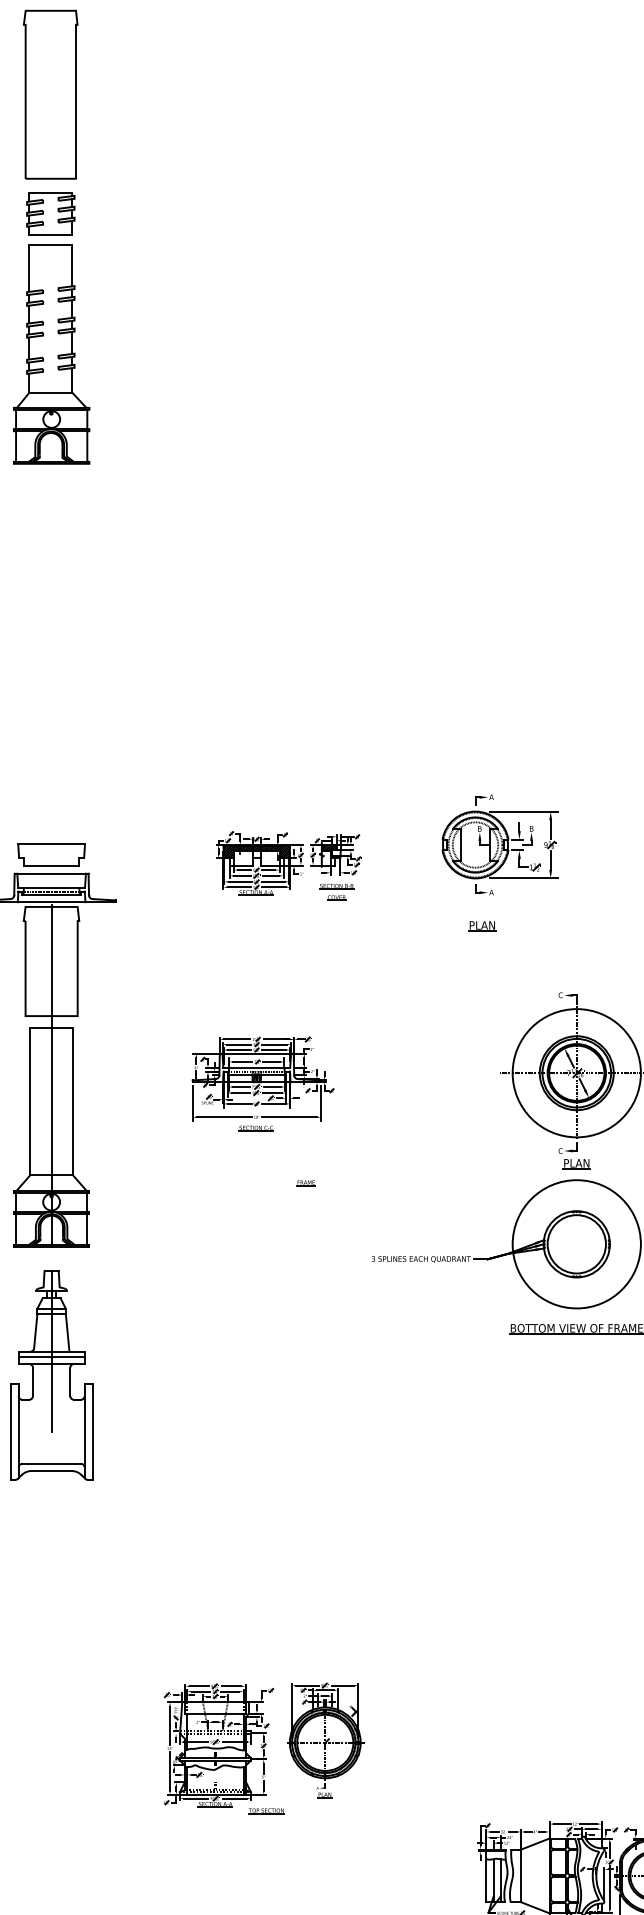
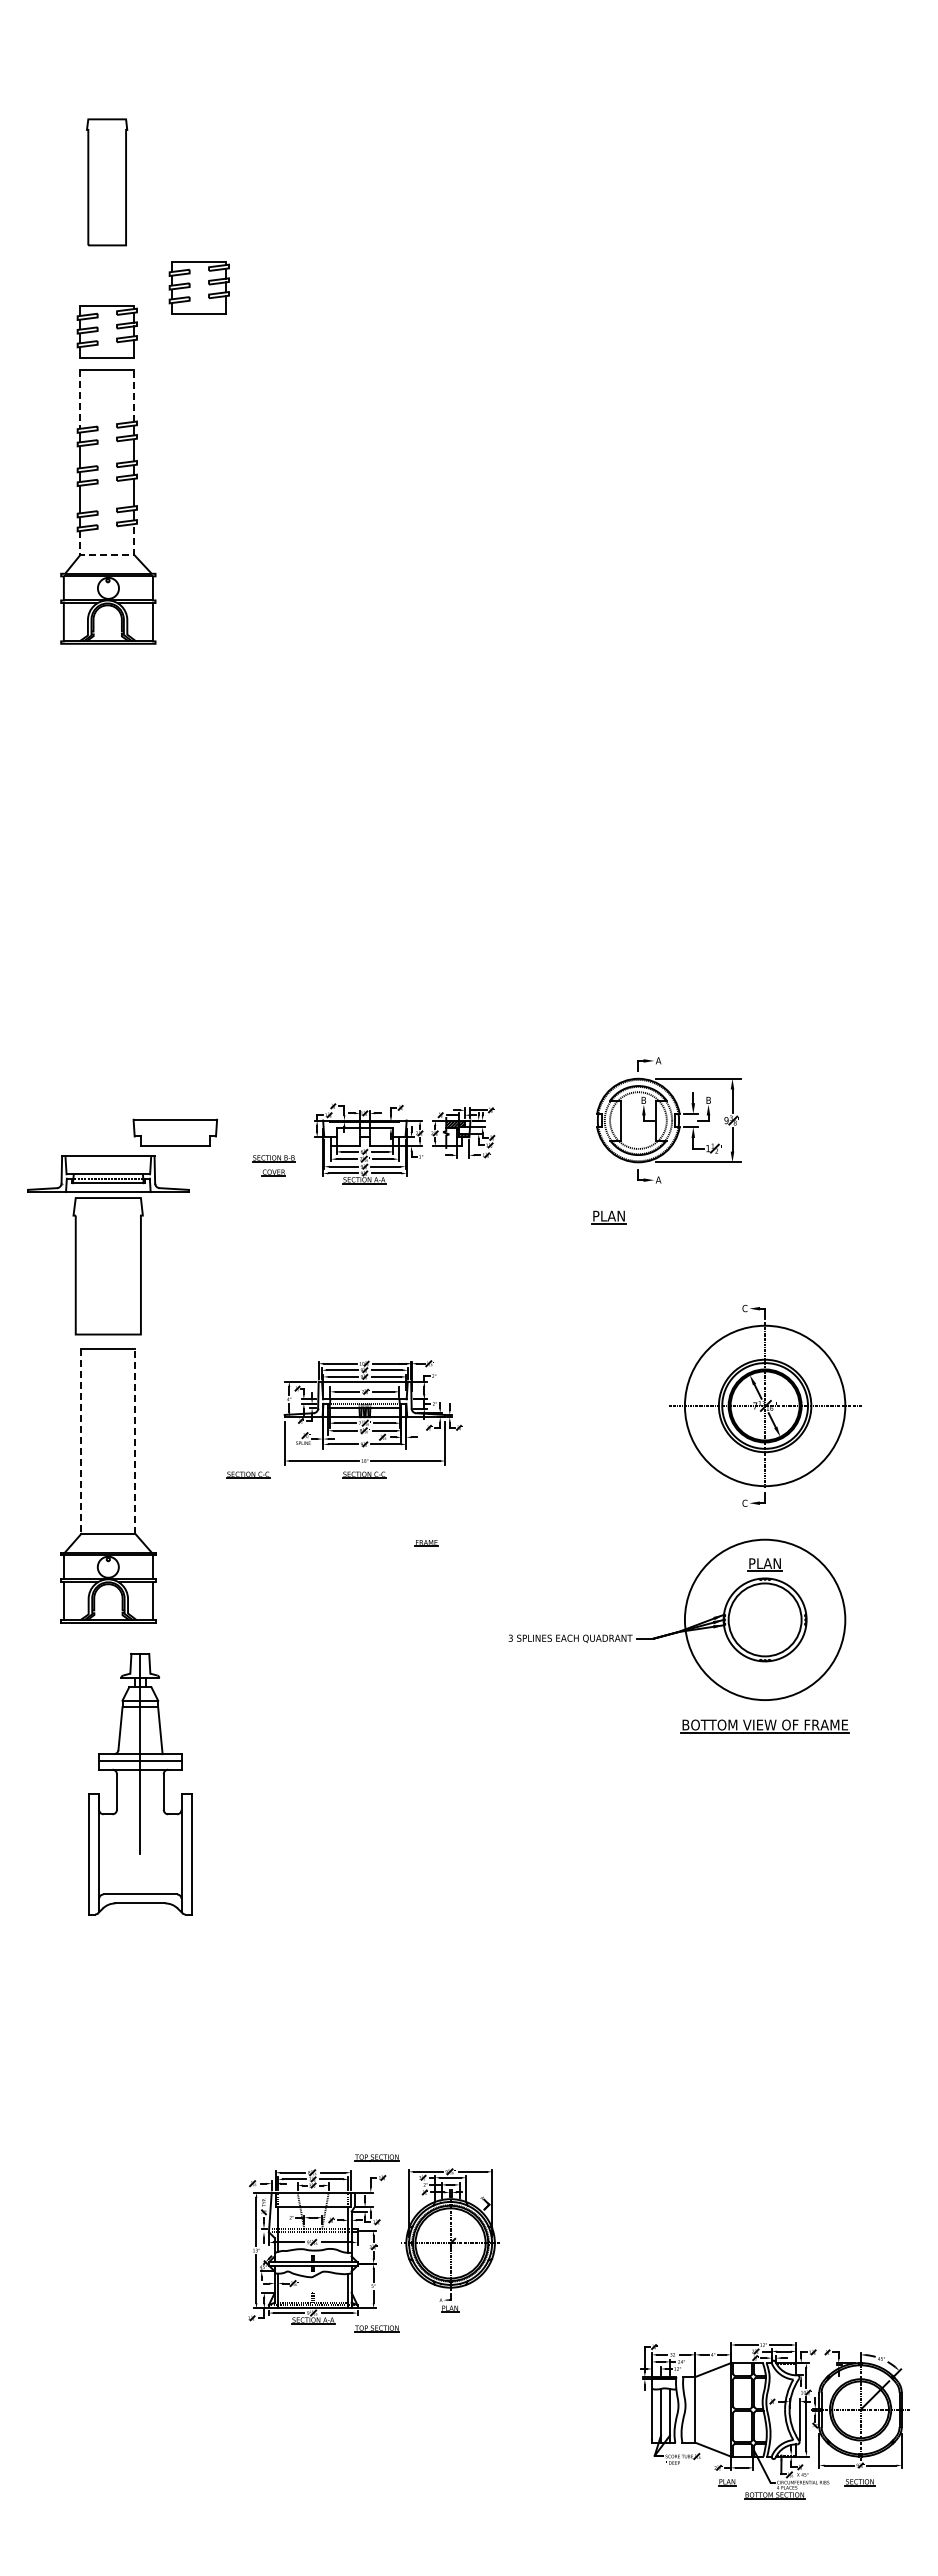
part: (50, 94) -> (106, 182), size x0.6
part: (123, 178) -> (198, 287), added
line: (72, 266) -> (134, 396), solid -> dashed
line: (29, 269) -> (80, 400), solid -> dashed
line: (54, 392) -> (111, 554), solid -> dashed
hatch: (256, 851) -> (364, 1128), removed
part: (50, 854) -> (174, 1132), moved
part: (336, 892) -> (273, 1165), moved
part: (481, 926) -> (608, 1217), moved
line: (51, 1075) -> (108, 1408), removed
line: (73, 1101) -> (135, 1441), solid -> dashed
line: (30, 1102) -> (81, 1442), solid -> dashed
part: (163, 1128) -> (248, 1474), added
part: (576, 1164) -> (764, 1564), moved
part: (51, 1375) -> (140, 1784), moved
part: (266, 1674) -> (376, 2157), added

